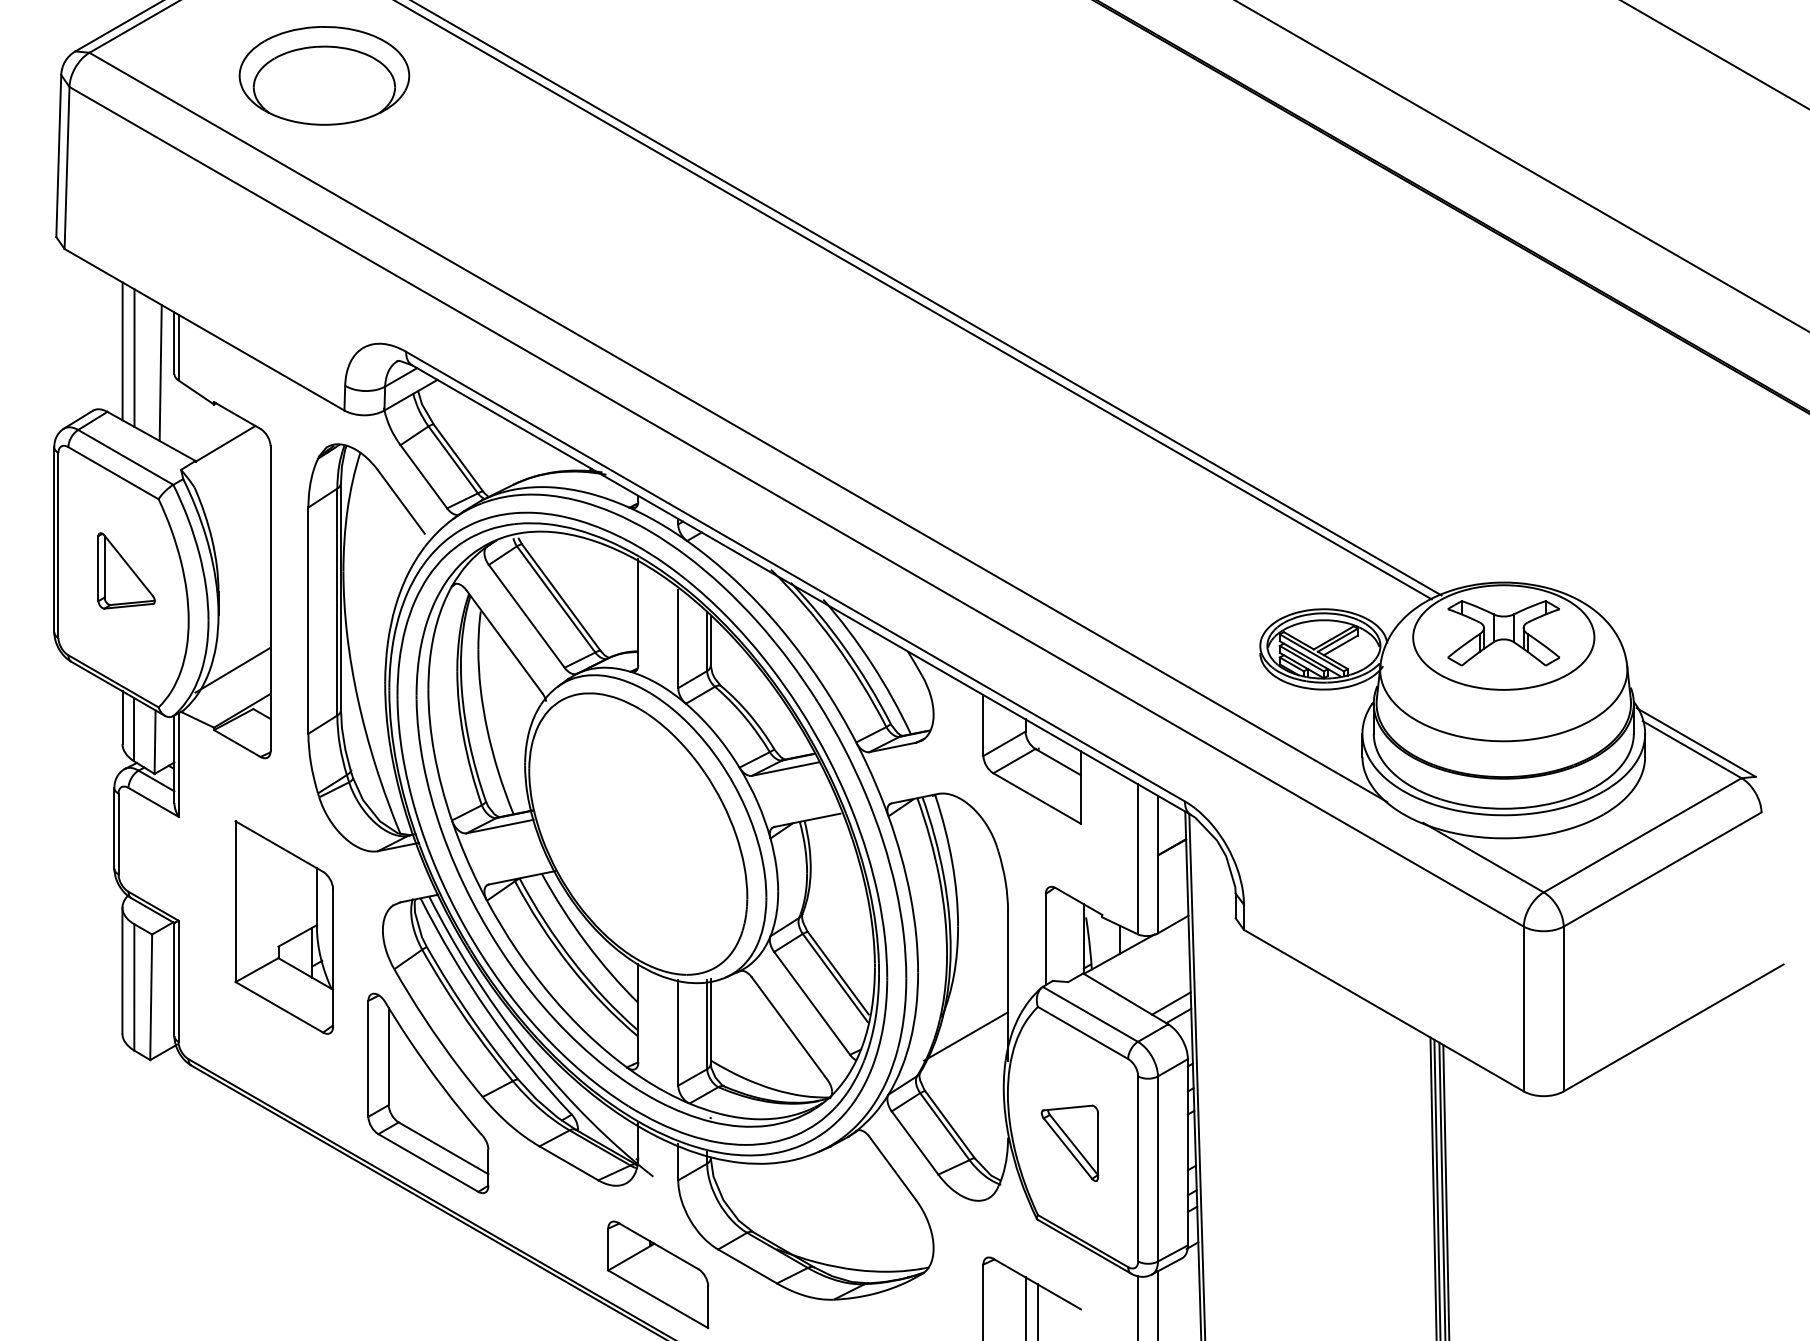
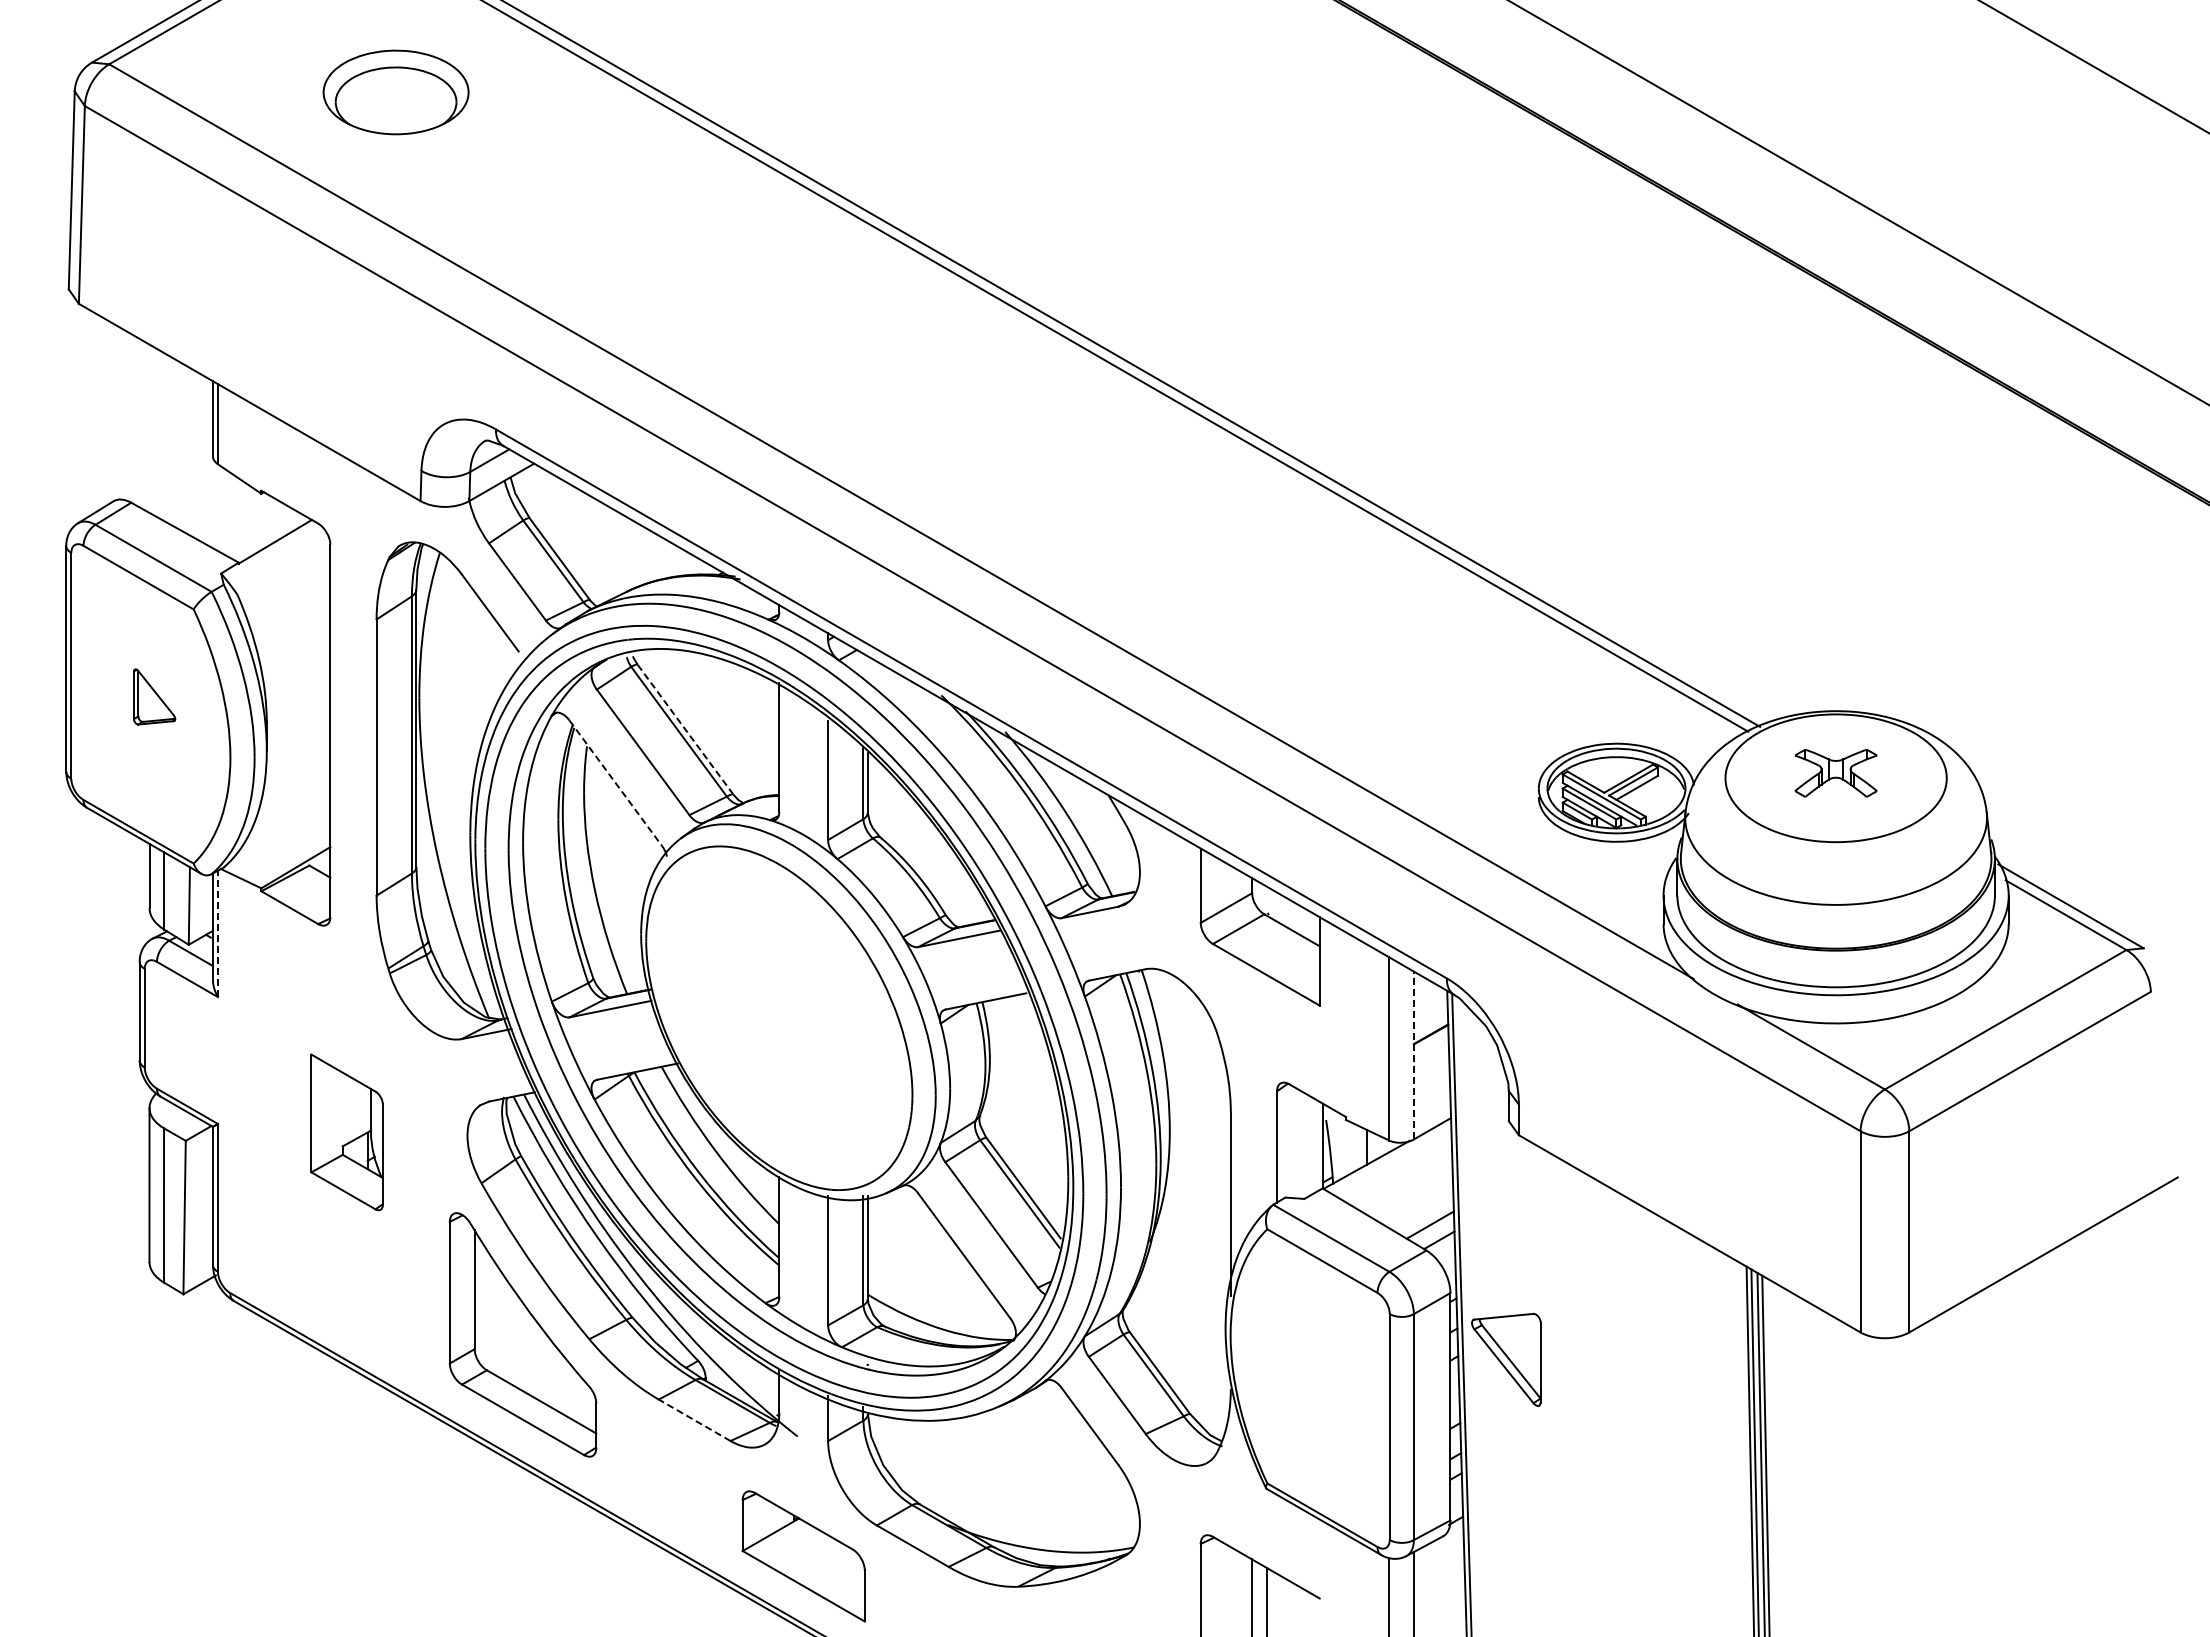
part: (323, 75) -> (395, 92), size x0.7
line: (122, 351) -> (149, 428), removed
line: (134, 358) -> (164, 437), removed
line: (160, 373) -> (195, 455), removed
part: (126, 570) -> (154, 696), size x0.6
line: (561, 597) -> (685, 729), solid -> dashed
part: (1503, 633) -> (1835, 773), size x0.6
line: (504, 641) -> (615, 783), solid -> dashed
line: (233, 669) -> (284, 817), removed
line: (178, 764) -> (217, 933), solid -> dashed
line: (1157, 864) -> (1413, 1055), solid -> dashed
part: (283, 927) -> (346, 1132), size x0.6
line: (966, 1035) -> (1179, 1264), removed
part: (1070, 1143) -> (1506, 1359), moved
line: (568, 1163) -> (694, 1420), solid -> dashed

